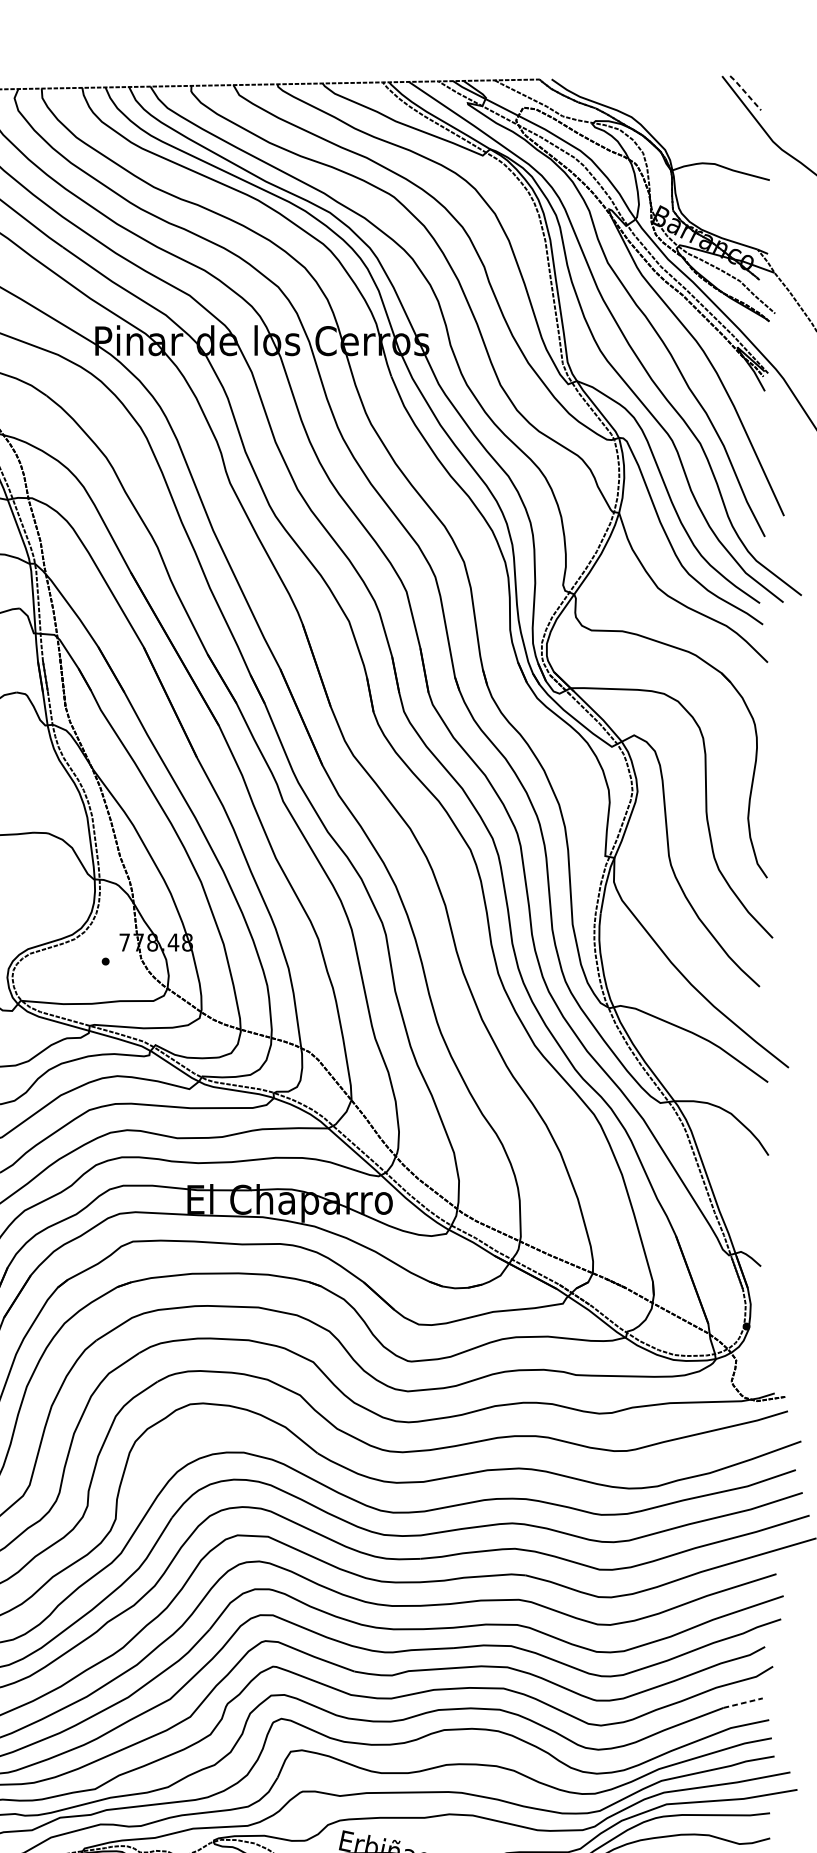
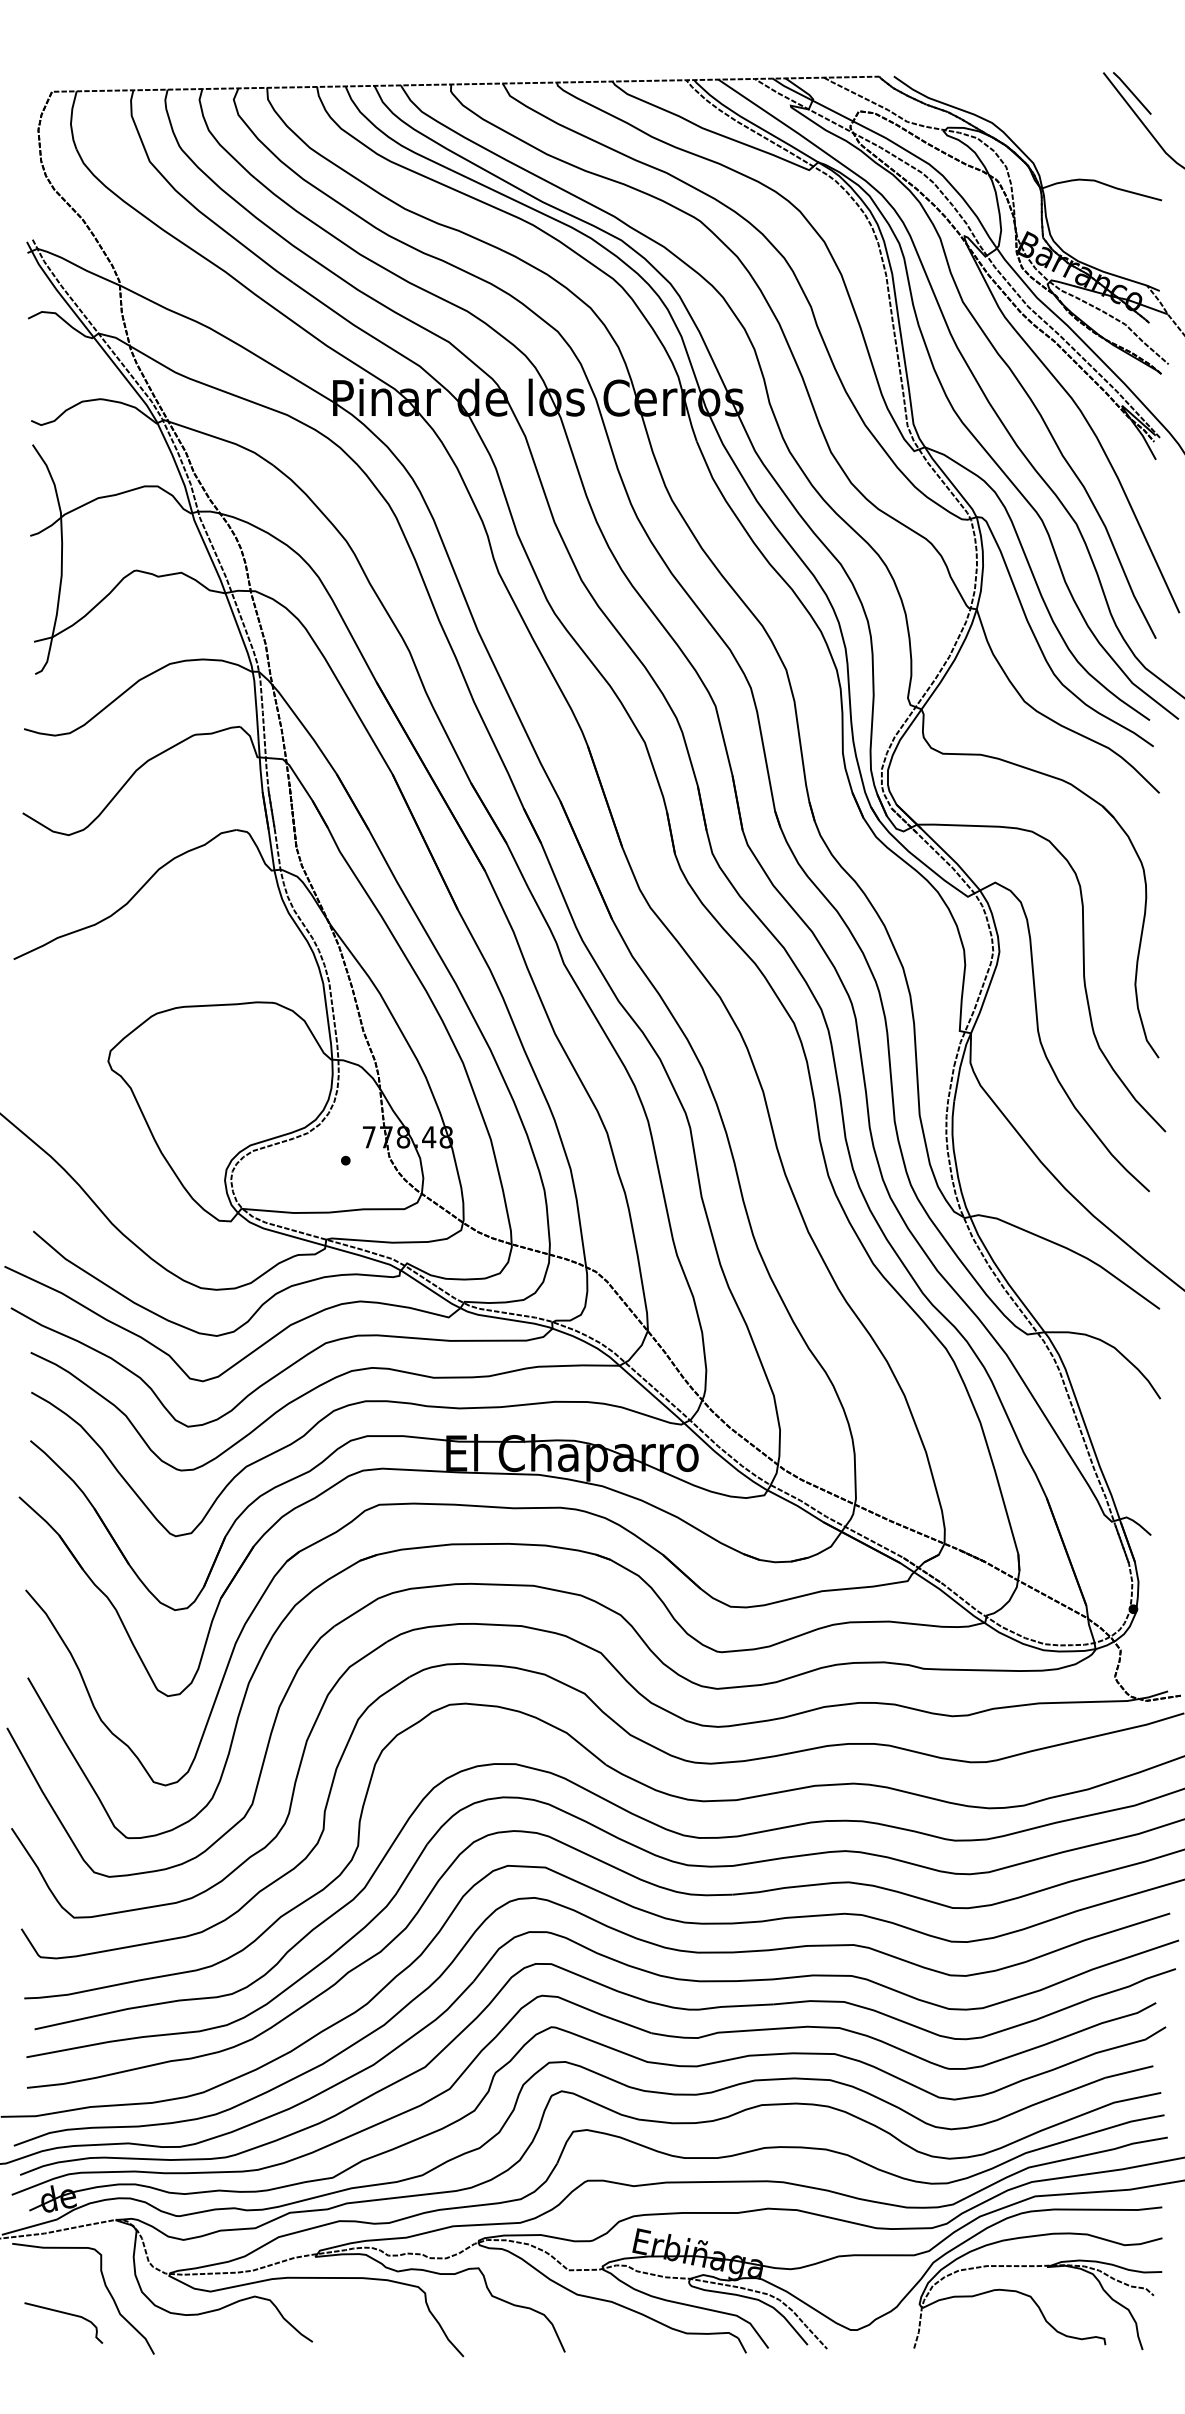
line: (745, 92) -> (1132, 92), dashed -> solid
line: (743, 1703) -> (1129, 2072), dashed -> solid

